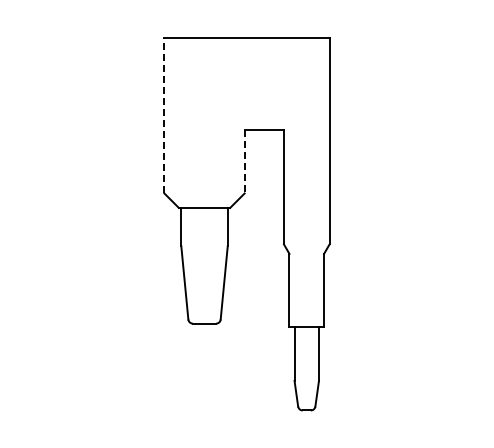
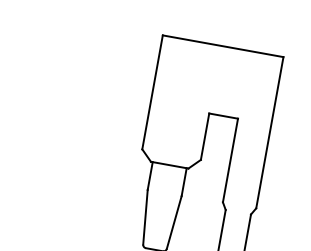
line: (164, 115) -> (152, 92), dashed -> solid
line: (244, 161) -> (205, 136), dashed -> solid

